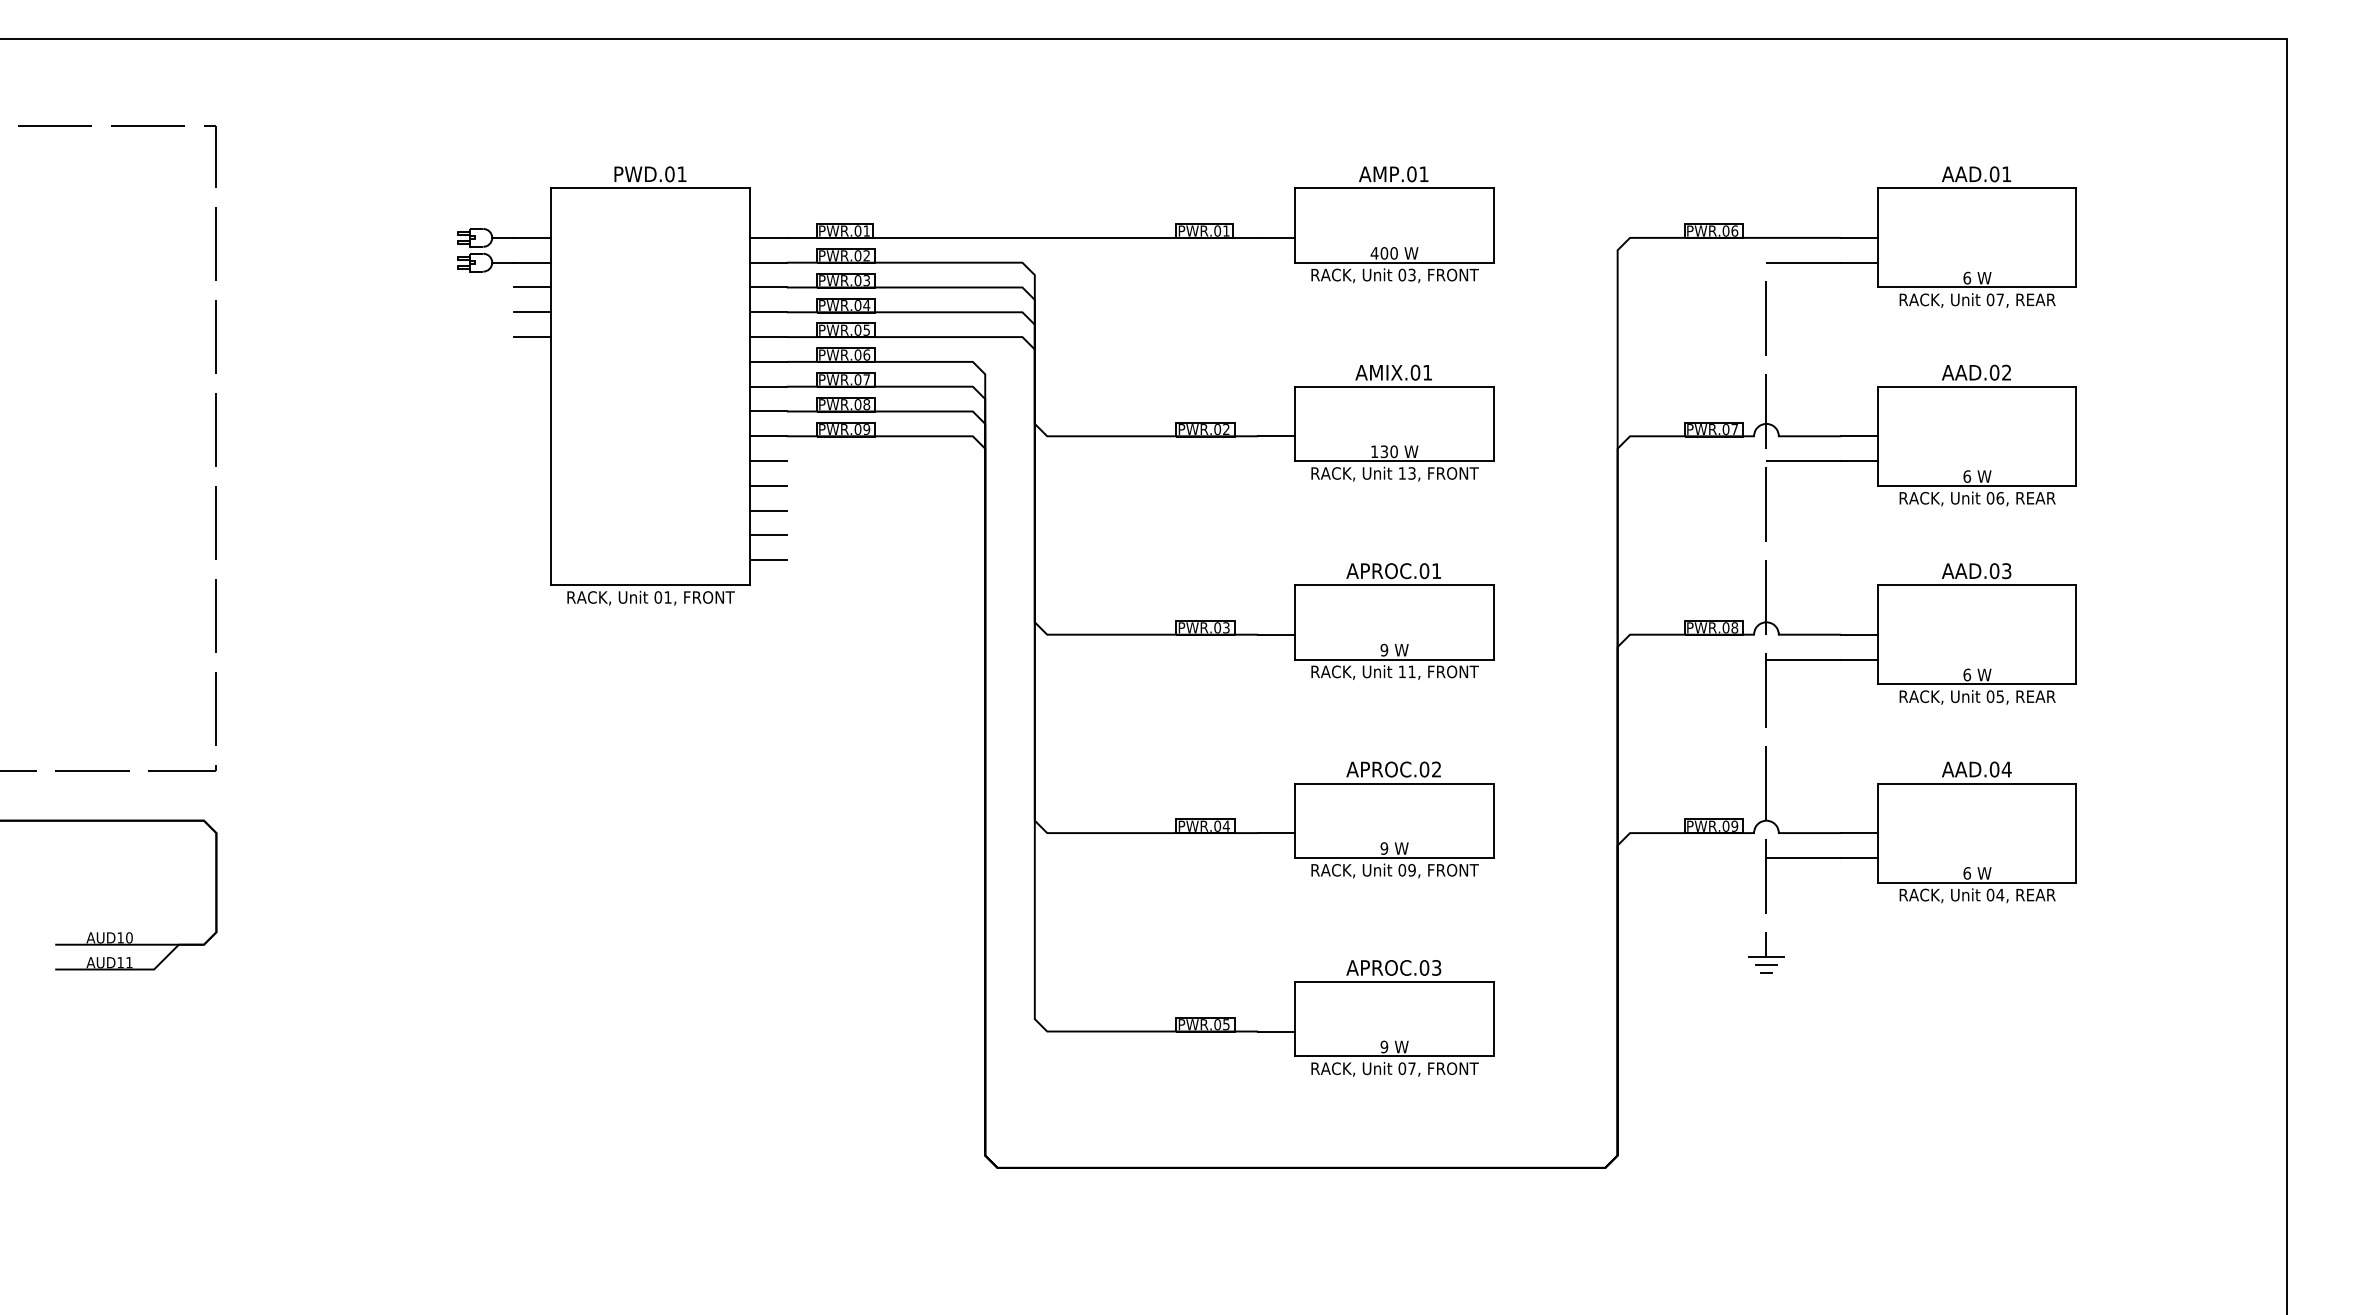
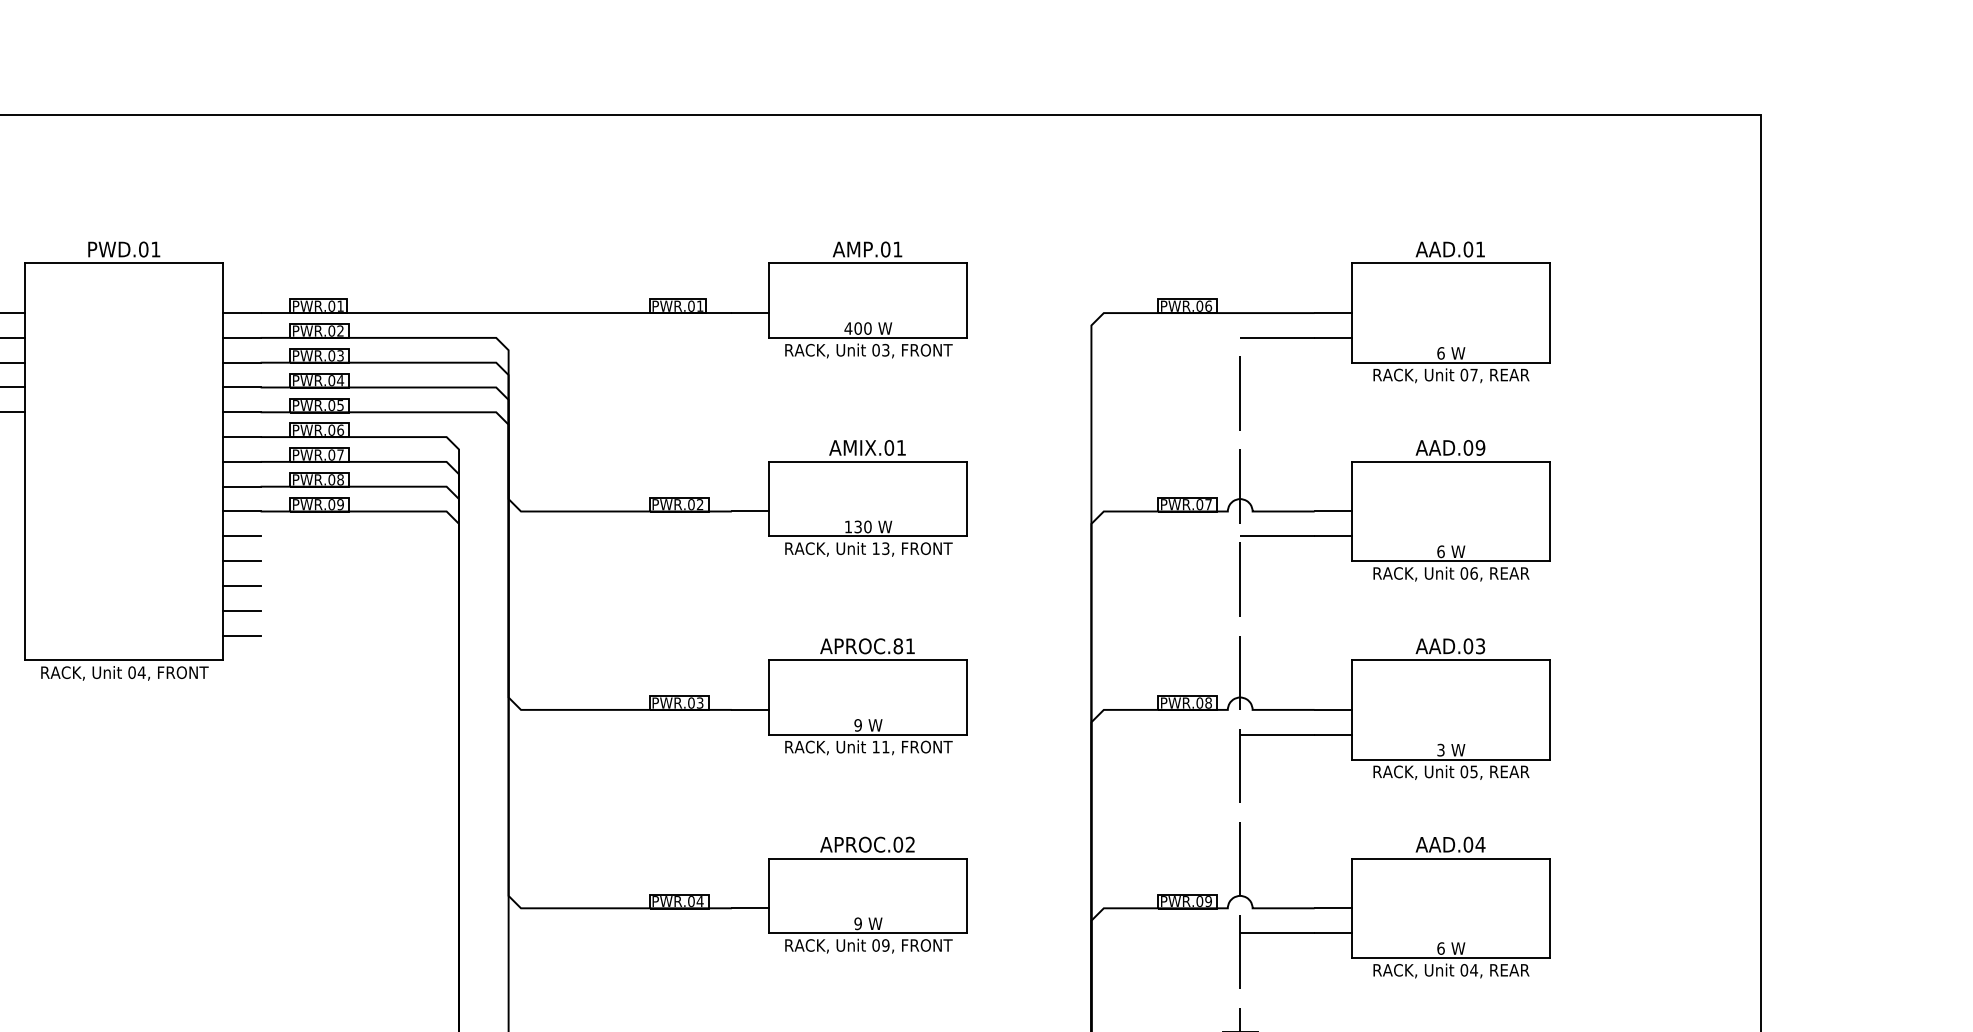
text: (2006, 372) -> (1480, 447), AAD.02 -> AAD.09
text: (1424, 570) -> (898, 645), APROC.01 -> APROC.81
text: (667, 597) -> (141, 672), 01, -> 04,
text: (1967, 674) -> (1441, 749), 6 -> 3

